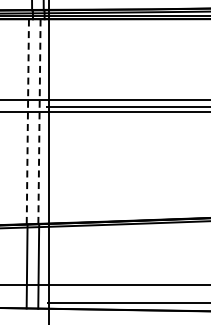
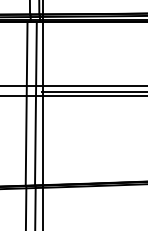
line: (39, 121) -> (35, 103), dashed -> solid
line: (27, 122) -> (26, 104), dashed -> solid

